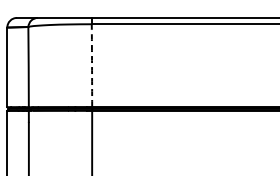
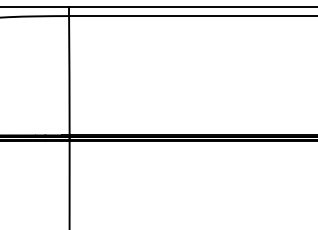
arc: (92, 65) -> (70, 75), dashed -> solid

